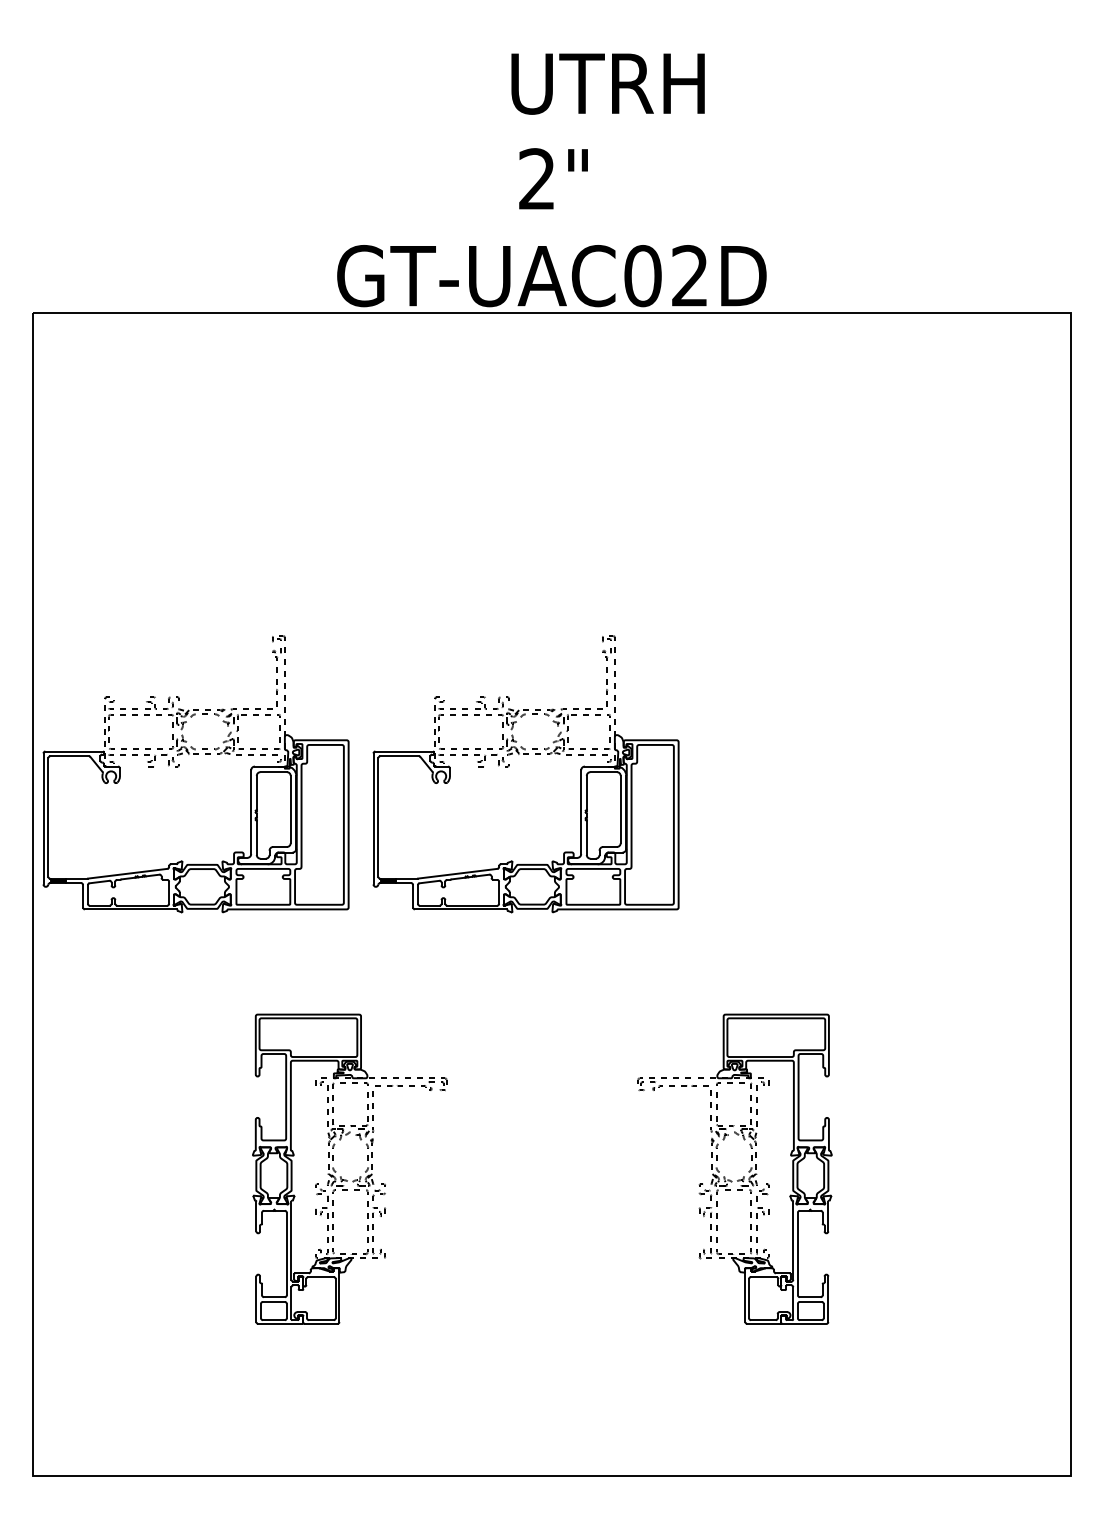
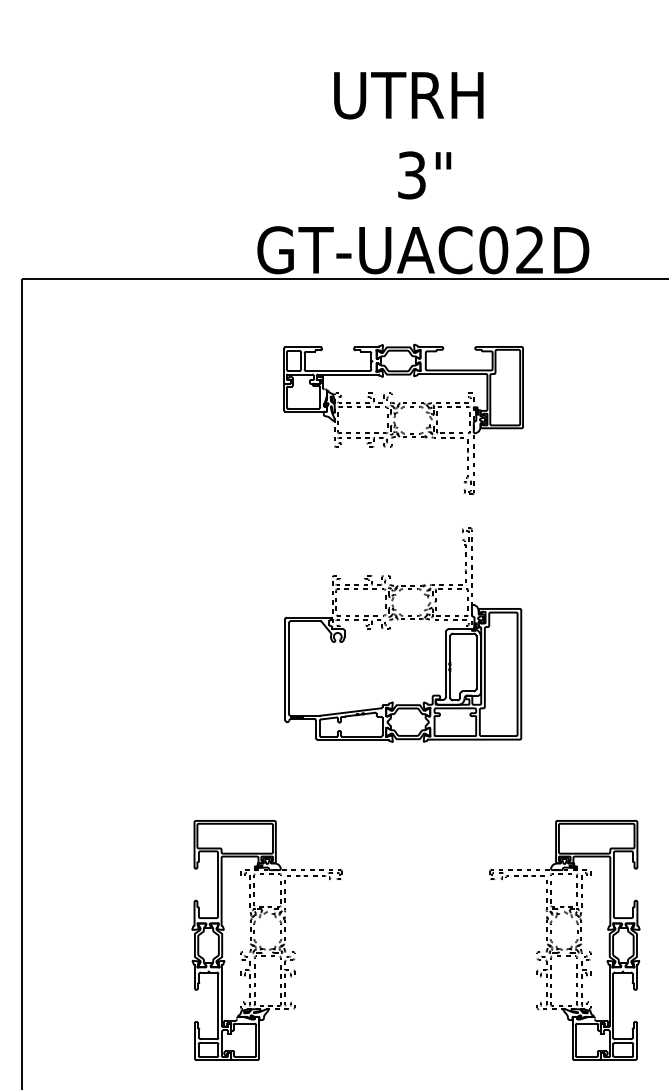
text: (607, 83) -> (408, 95), moved
text: (536, 179) -> (411, 175), 2" -> 3"
part: (516, 490) -> (395, 415), added
part: (179, 766) -> (135, 629), removed

